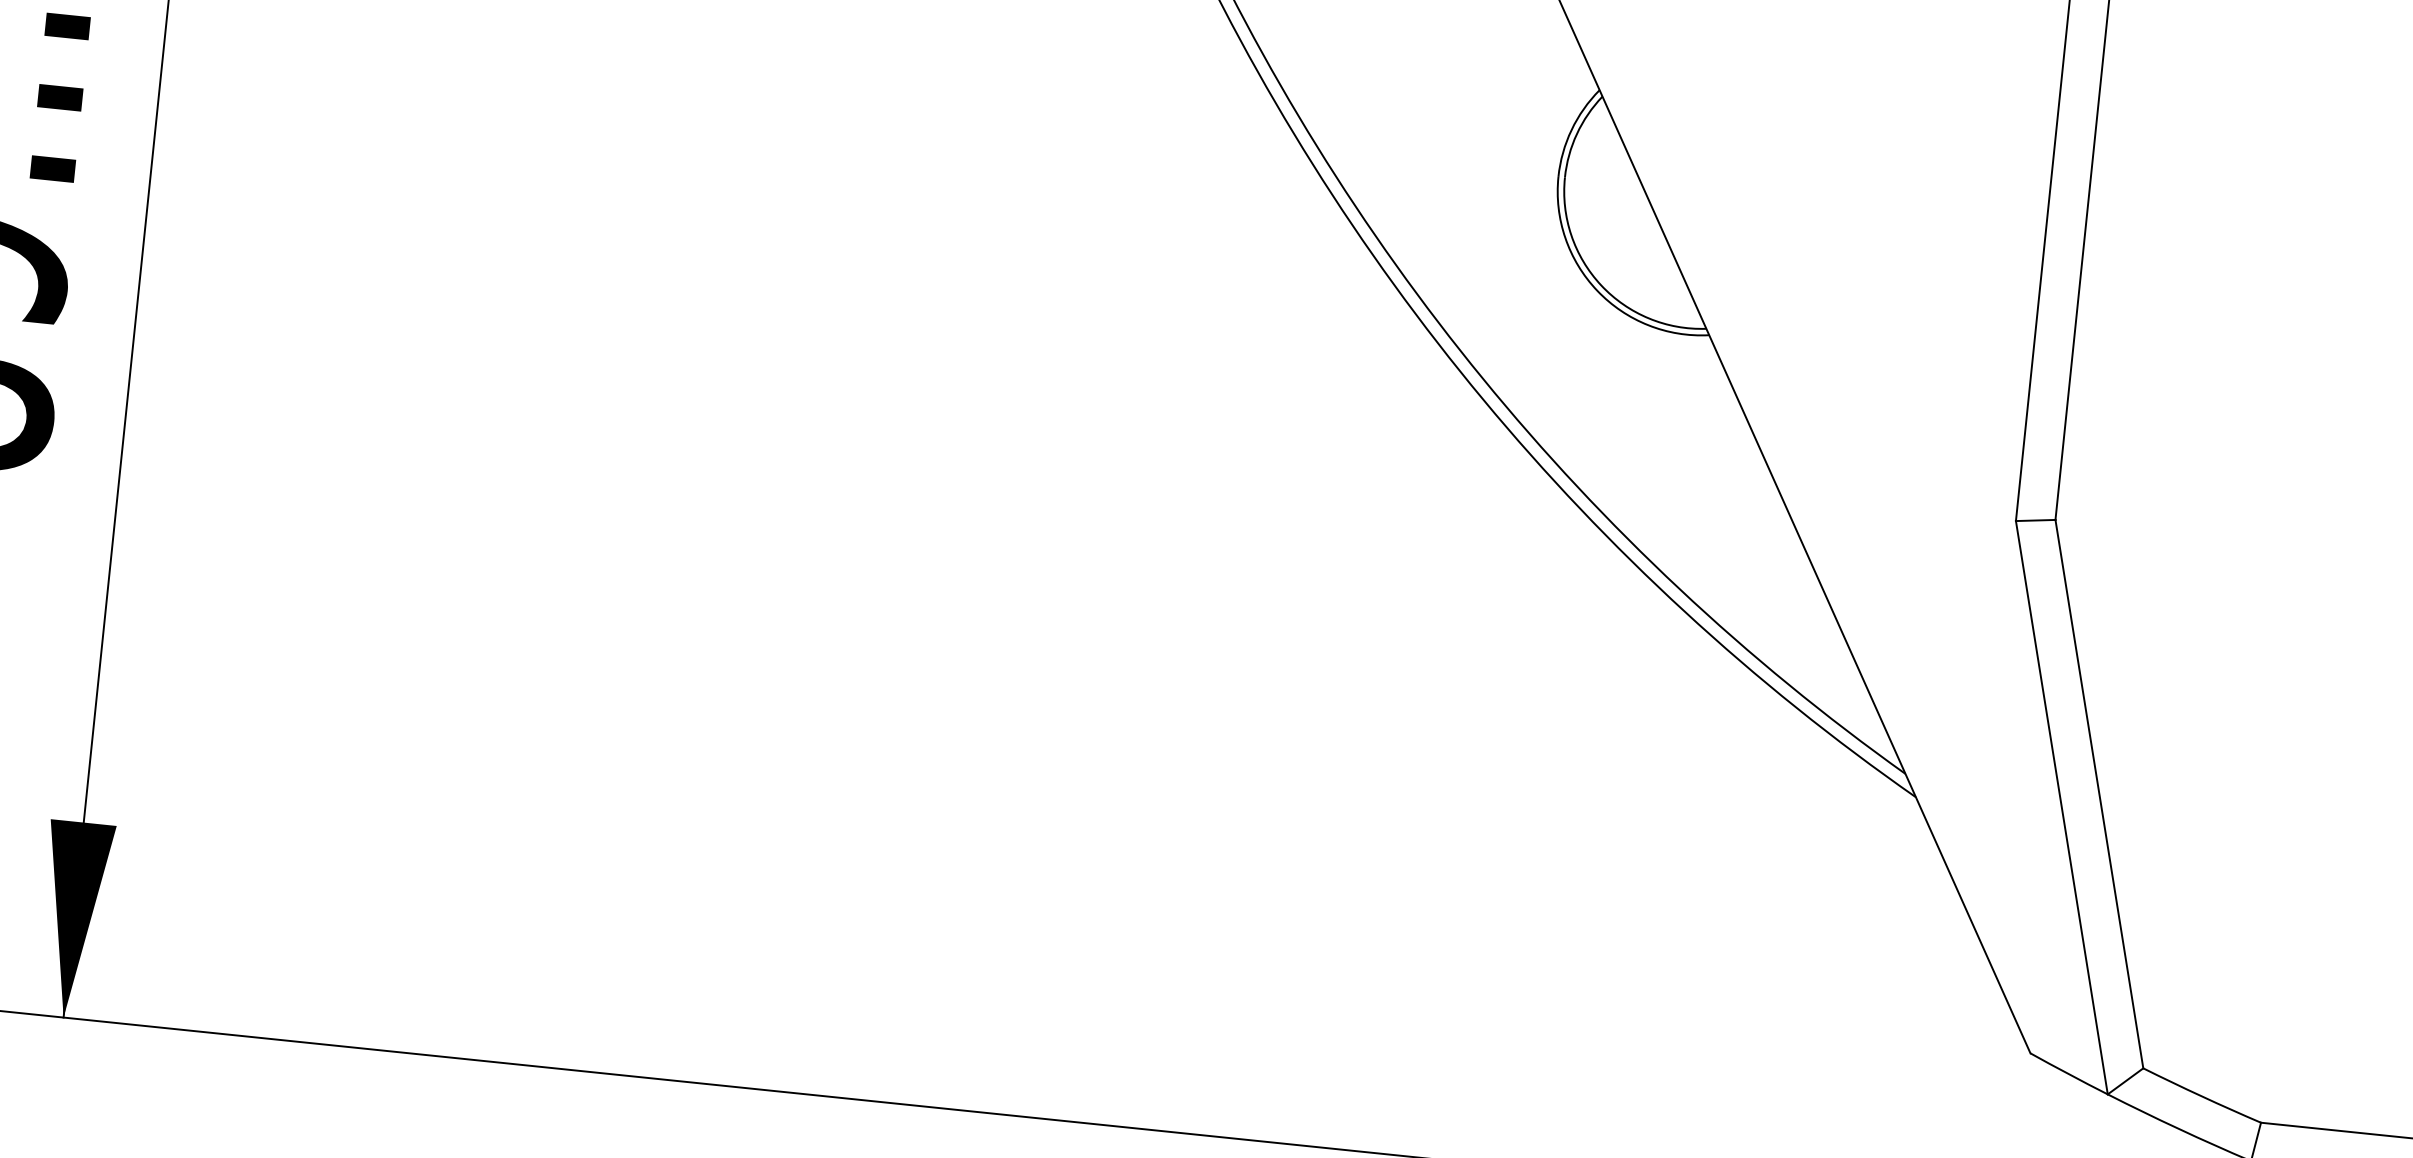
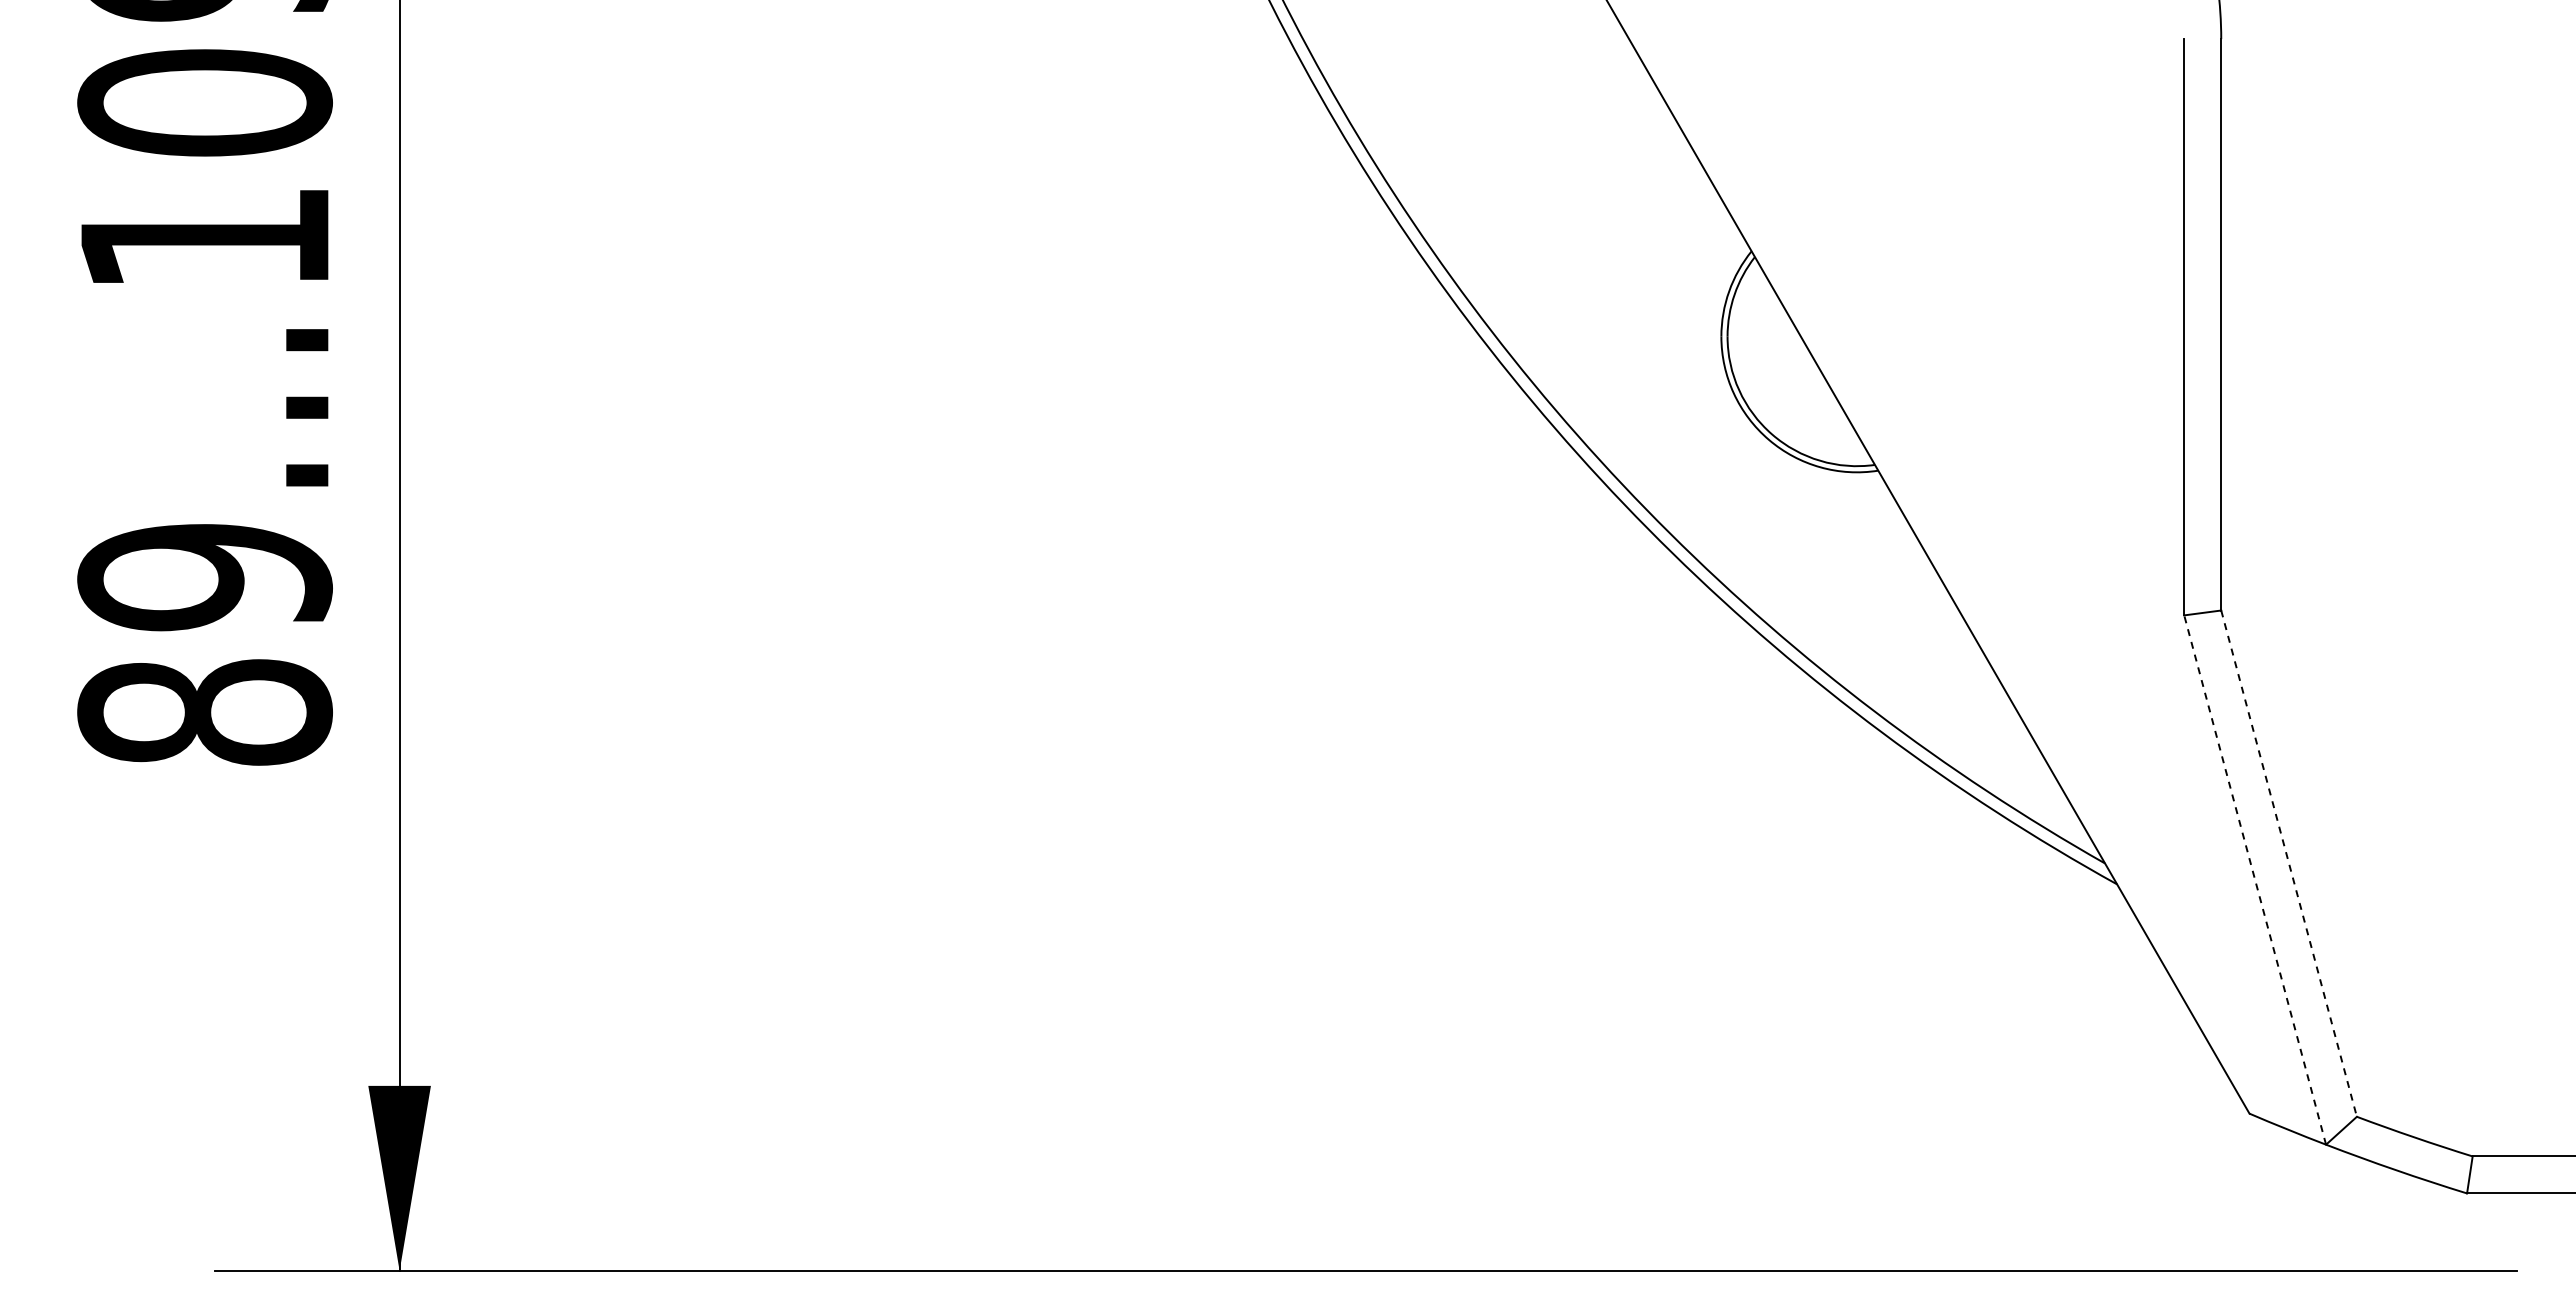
line: (2099, 795) -> (2289, 864), solid -> dashed
line: (2062, 808) -> (2255, 880), solid -> dashed

